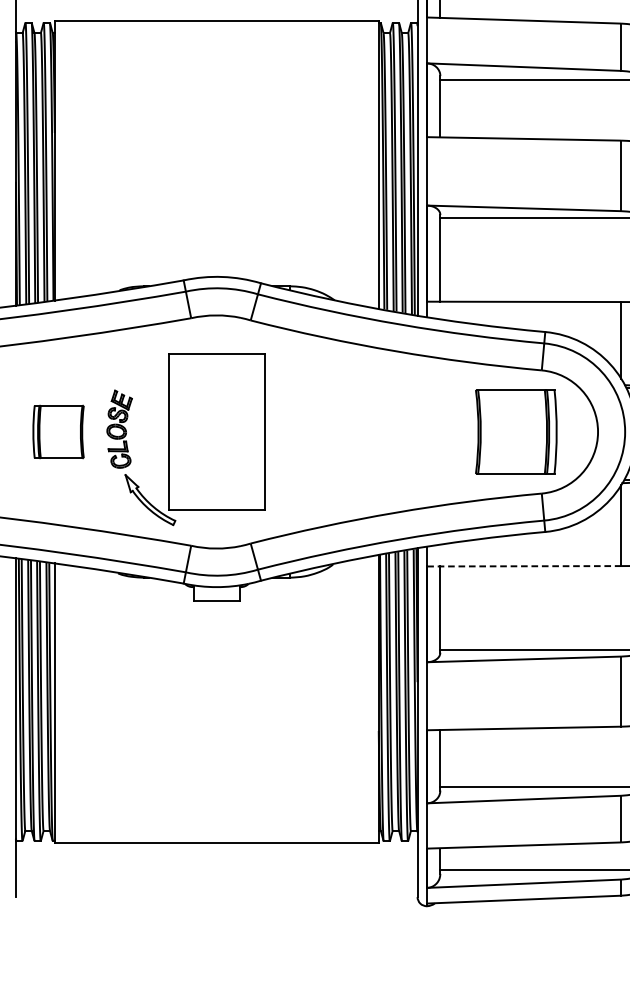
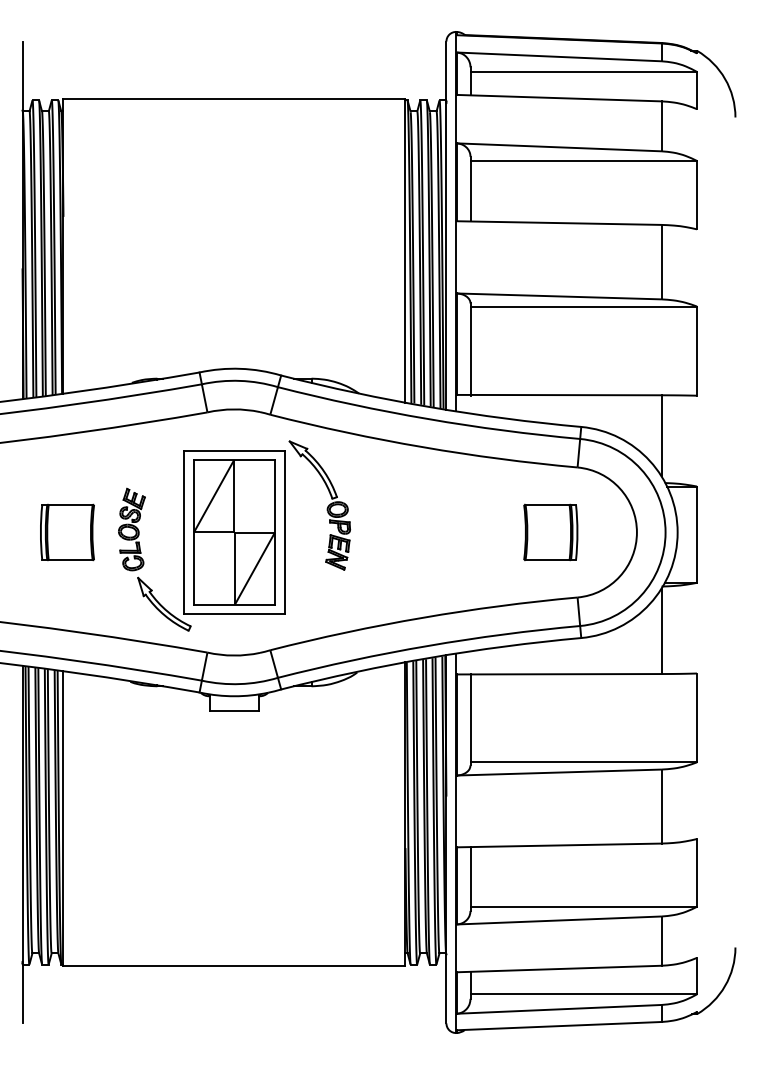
part: (303, 409) -> (326, 508), added
part: (216, 432) -> (234, 532), added
part: (516, 432) -> (550, 532), size x0.62
line: (524, 566) -> (559, 674), dashed -> solid

